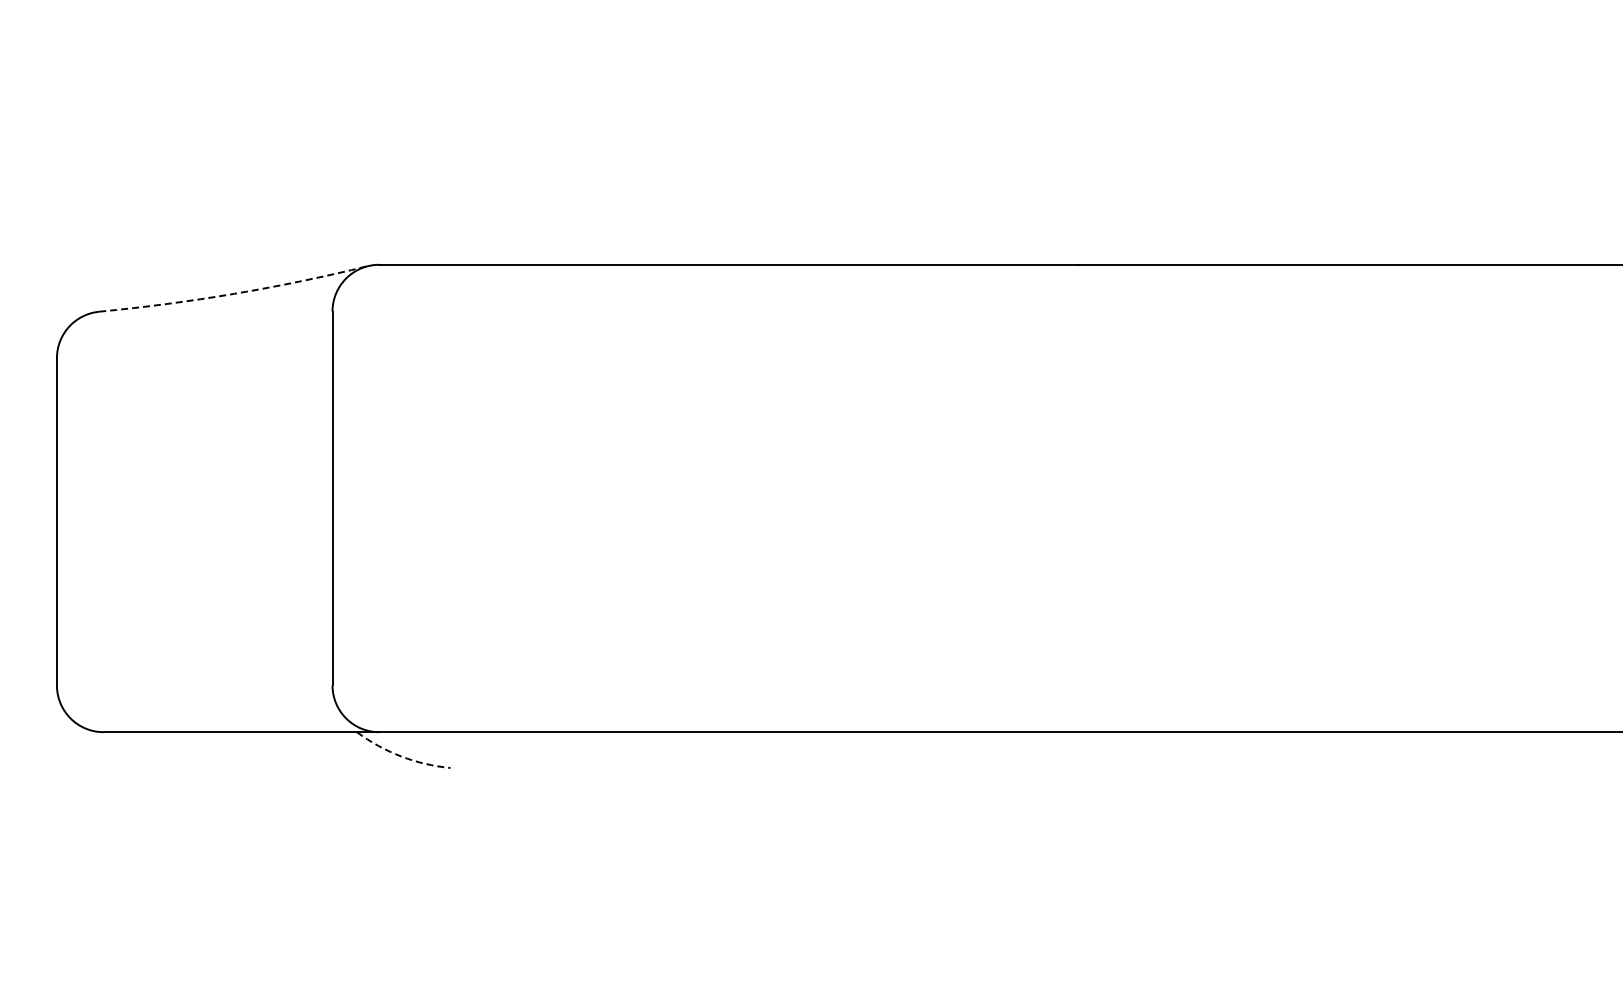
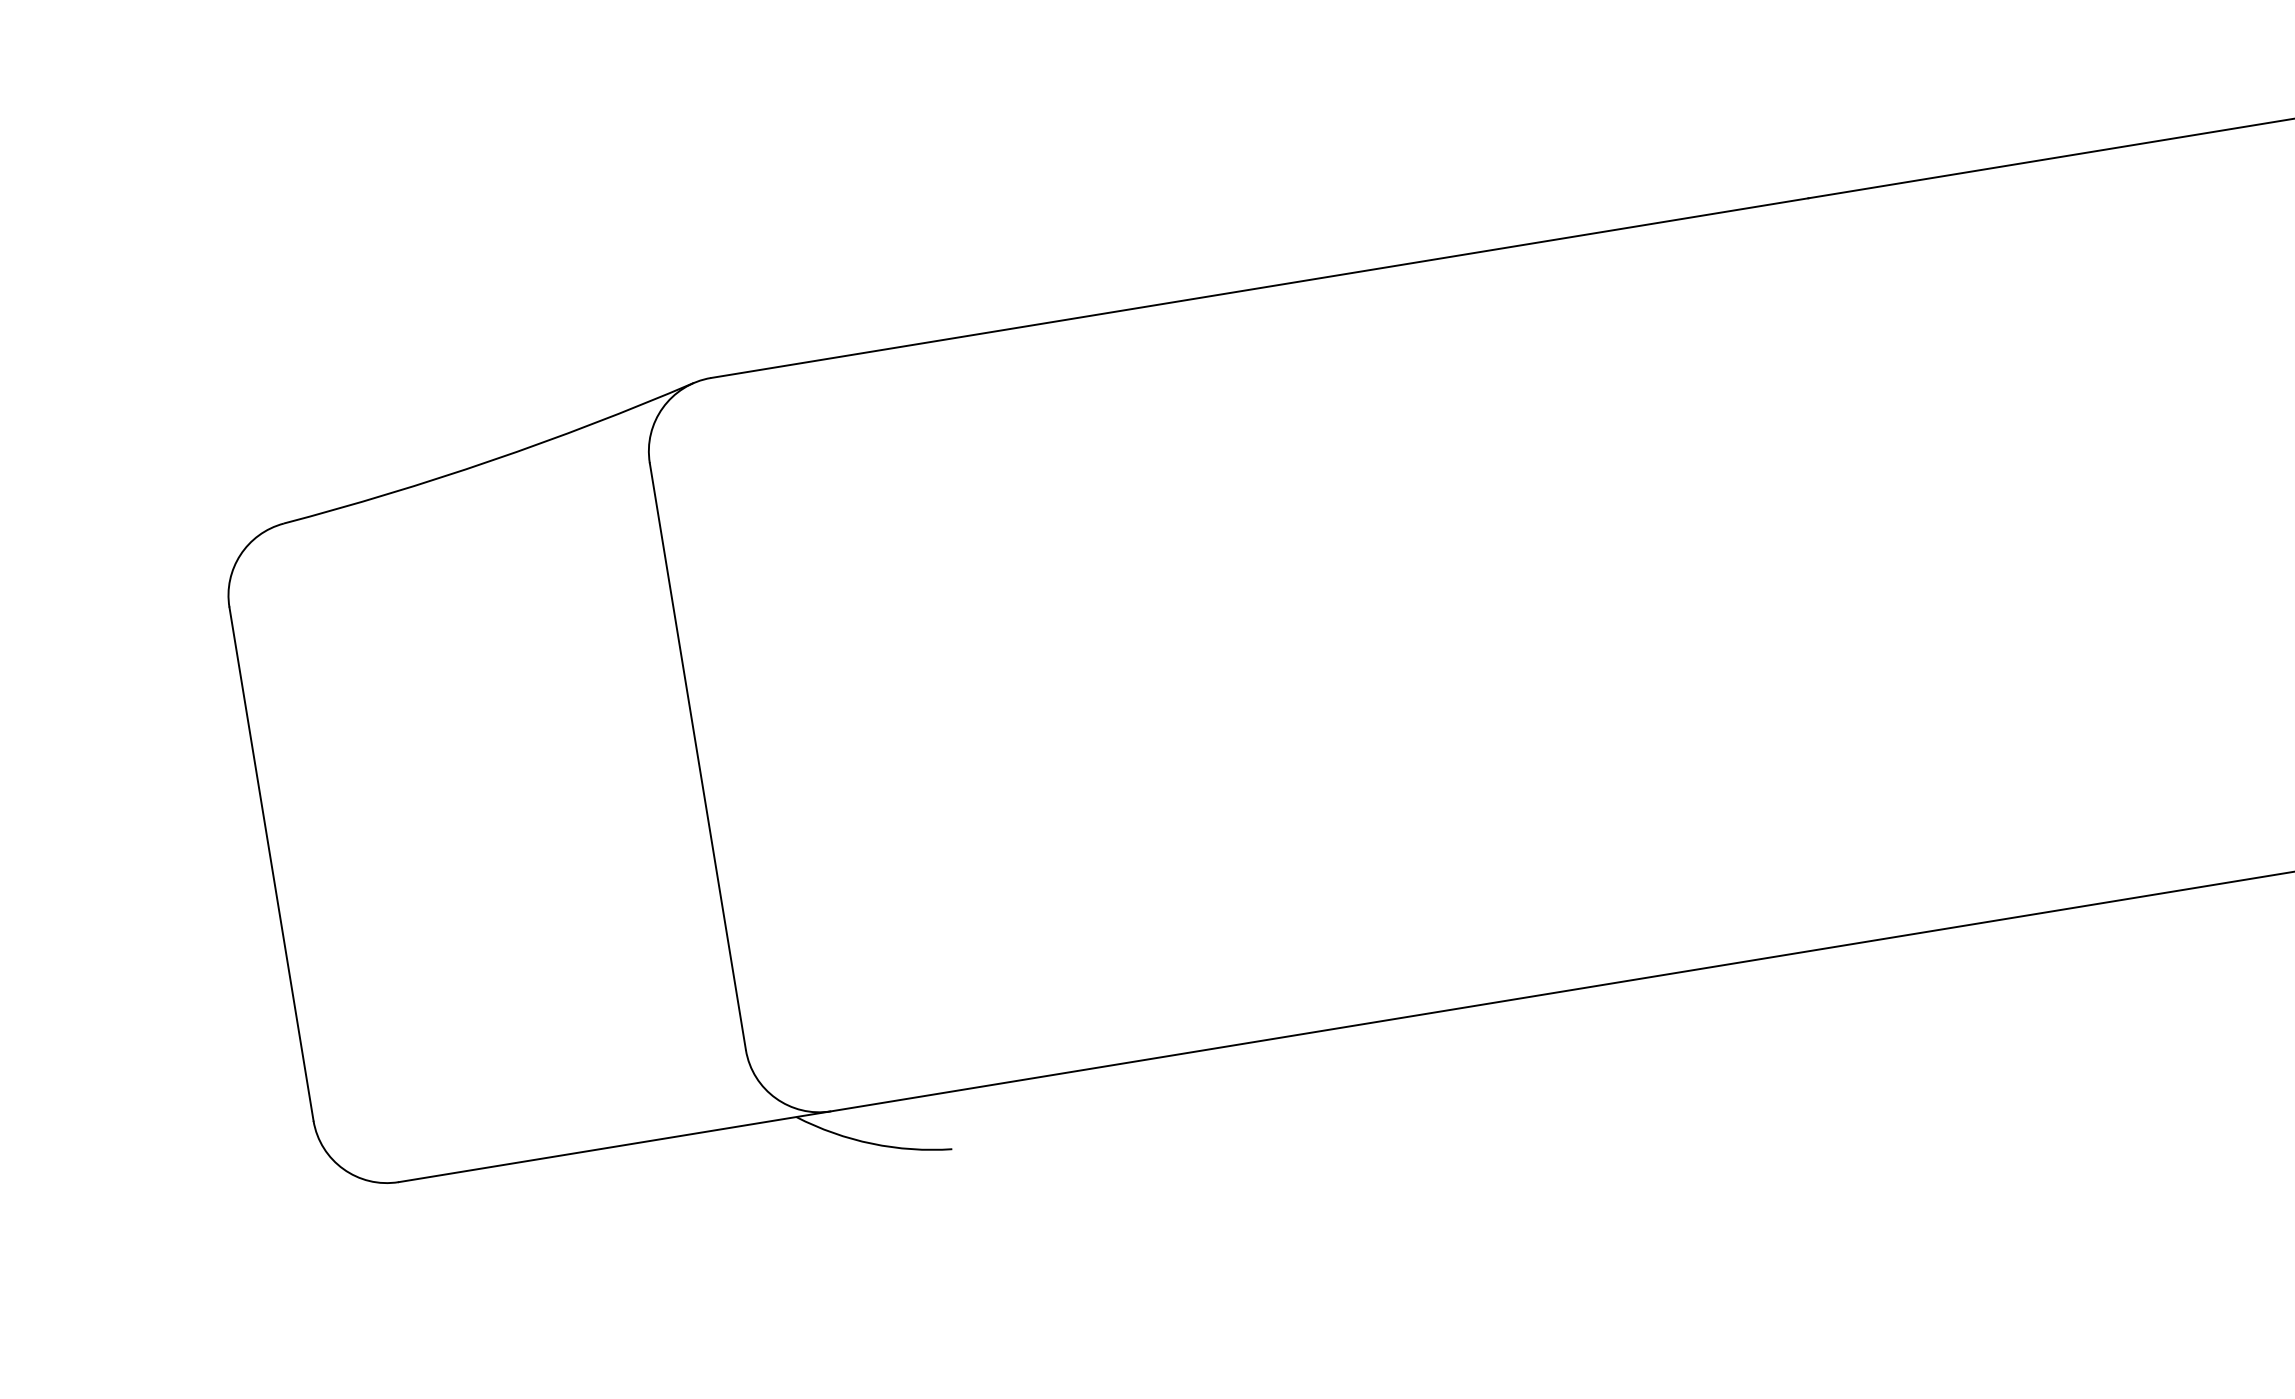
arc: (234, 293) -> (491, 460), dashed -> solid
arc: (401, 756) -> (872, 1143), dashed -> solid

